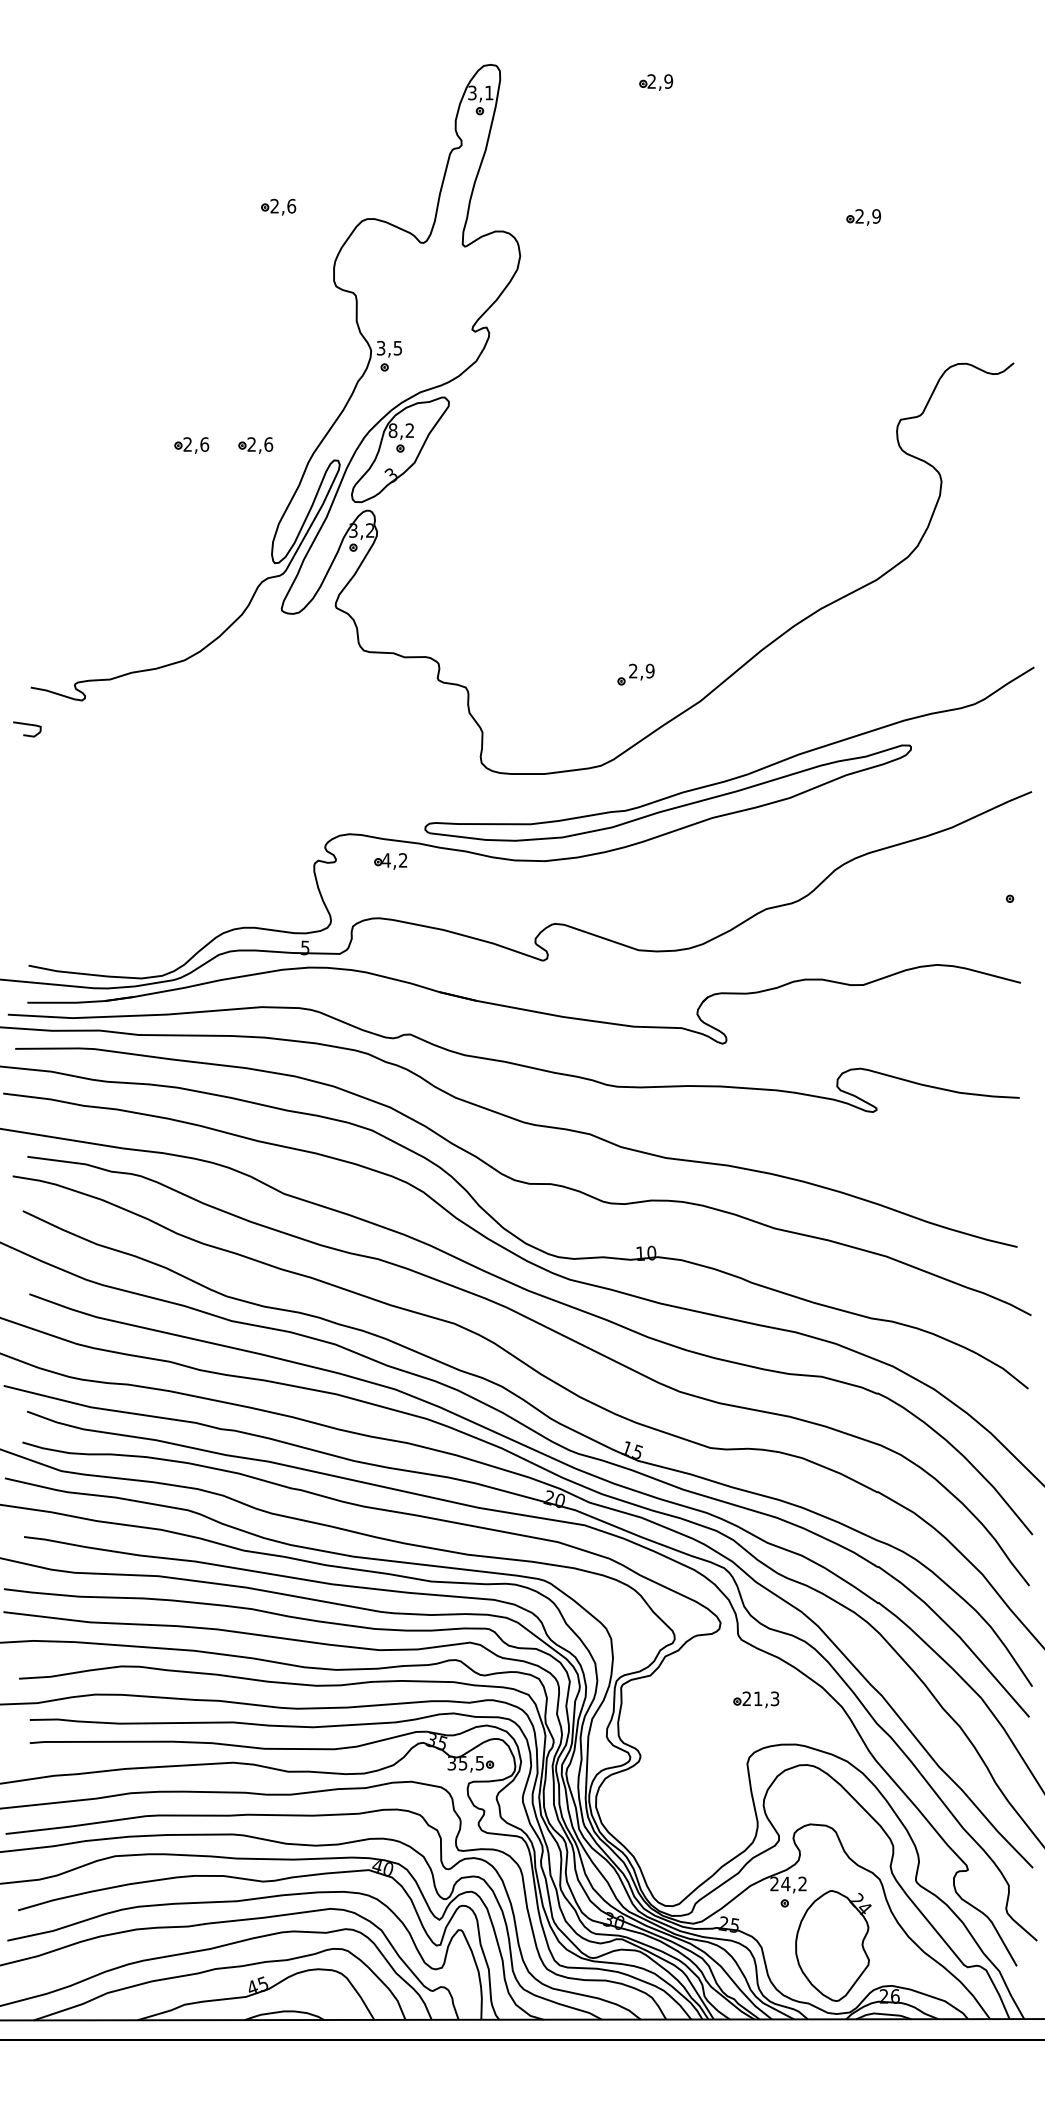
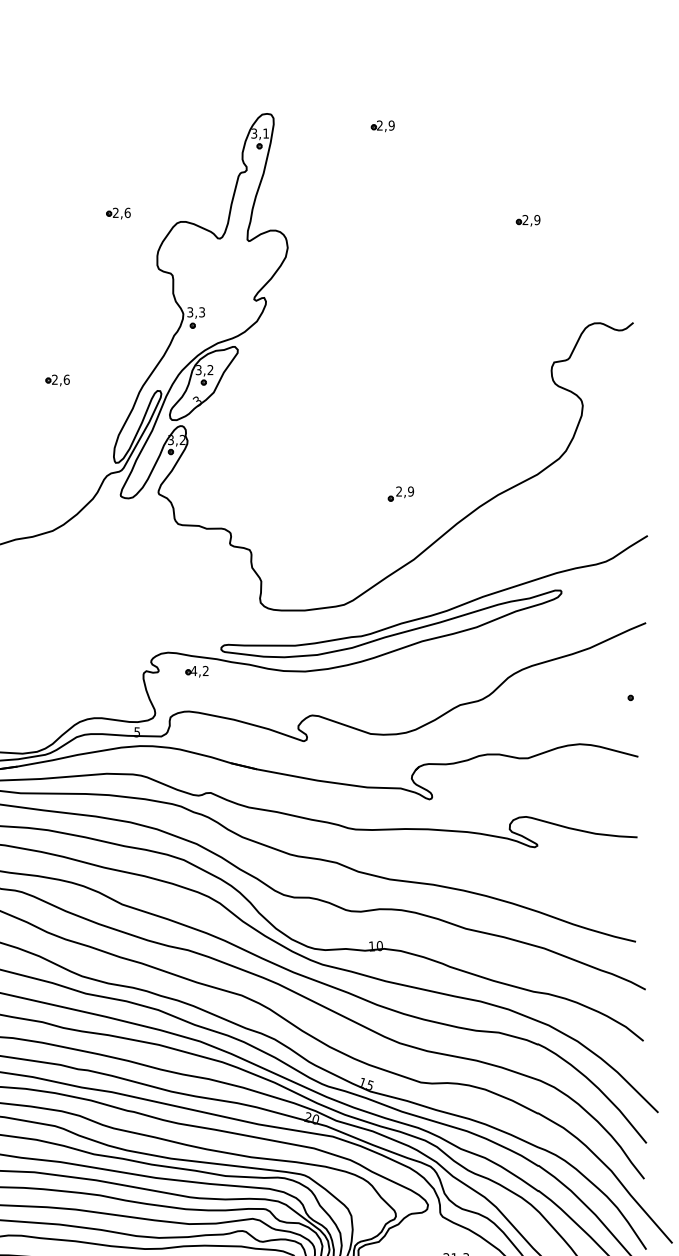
text: (398, 347) -> (202, 311), 3,5 -> 3,3
text: (392, 430) -> (198, 369), 8,2 -> 3,2
part: (255, 445) -> (102, 380), removed
part: (635, 674) -> (400, 493), moved

